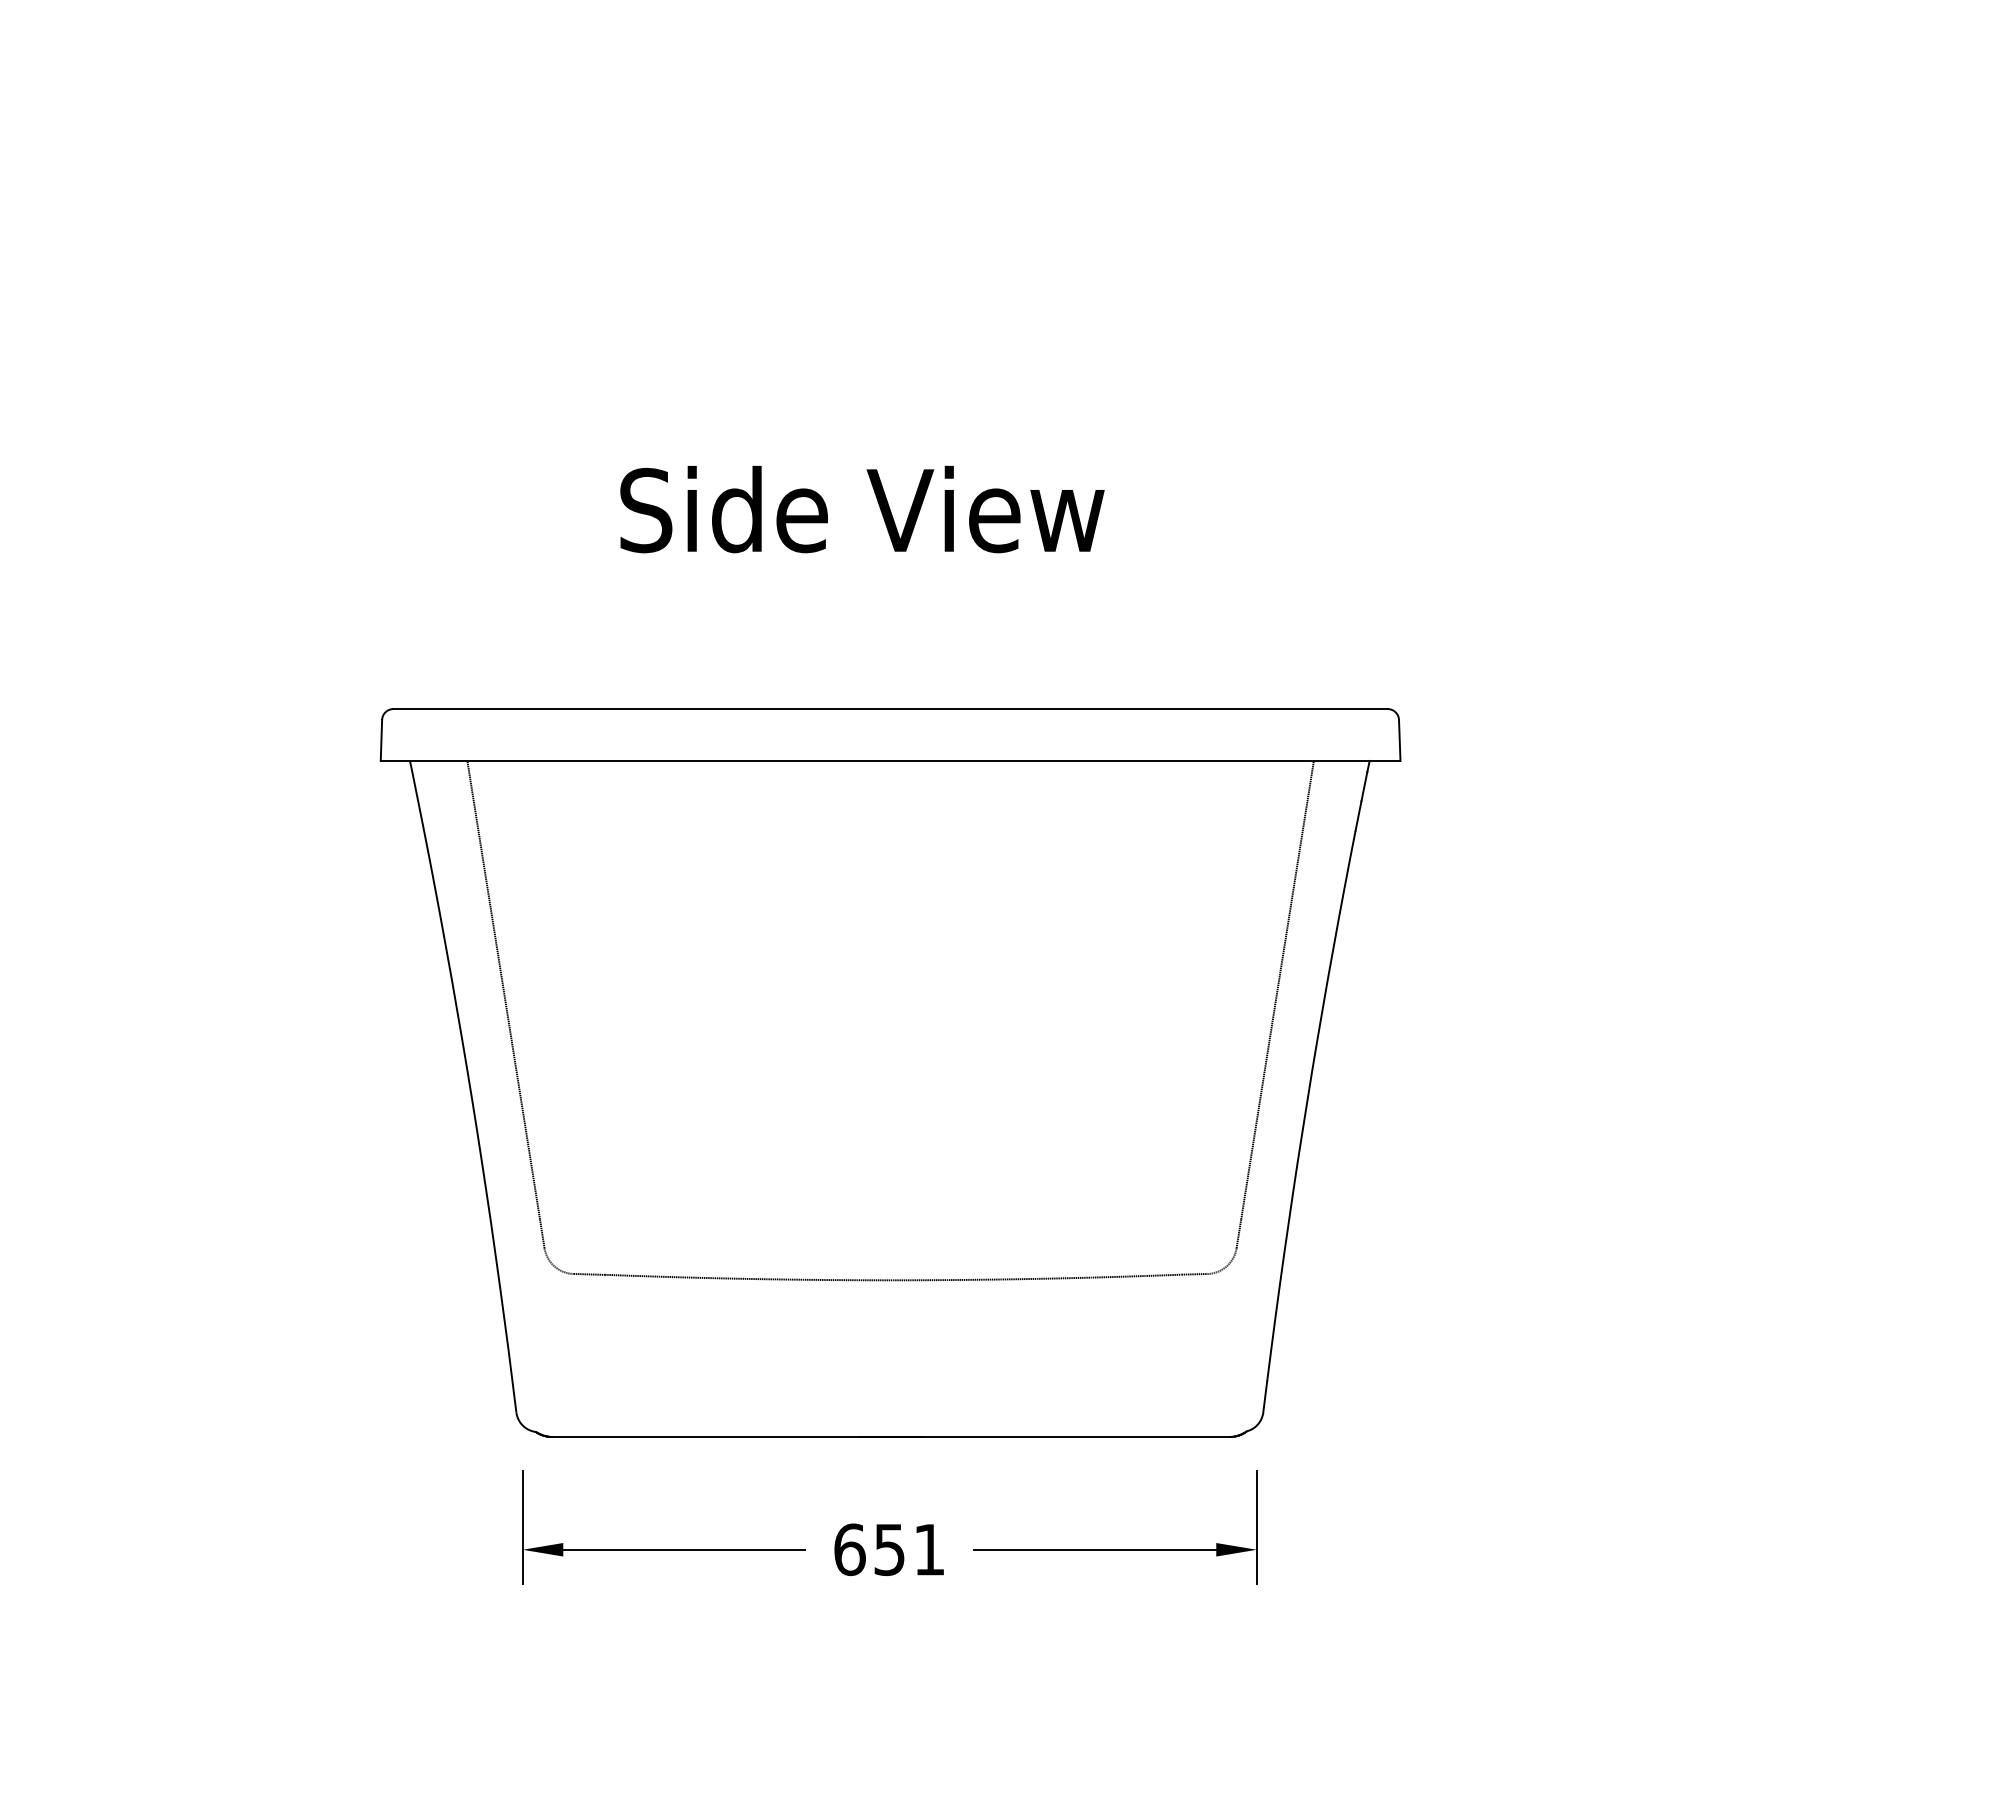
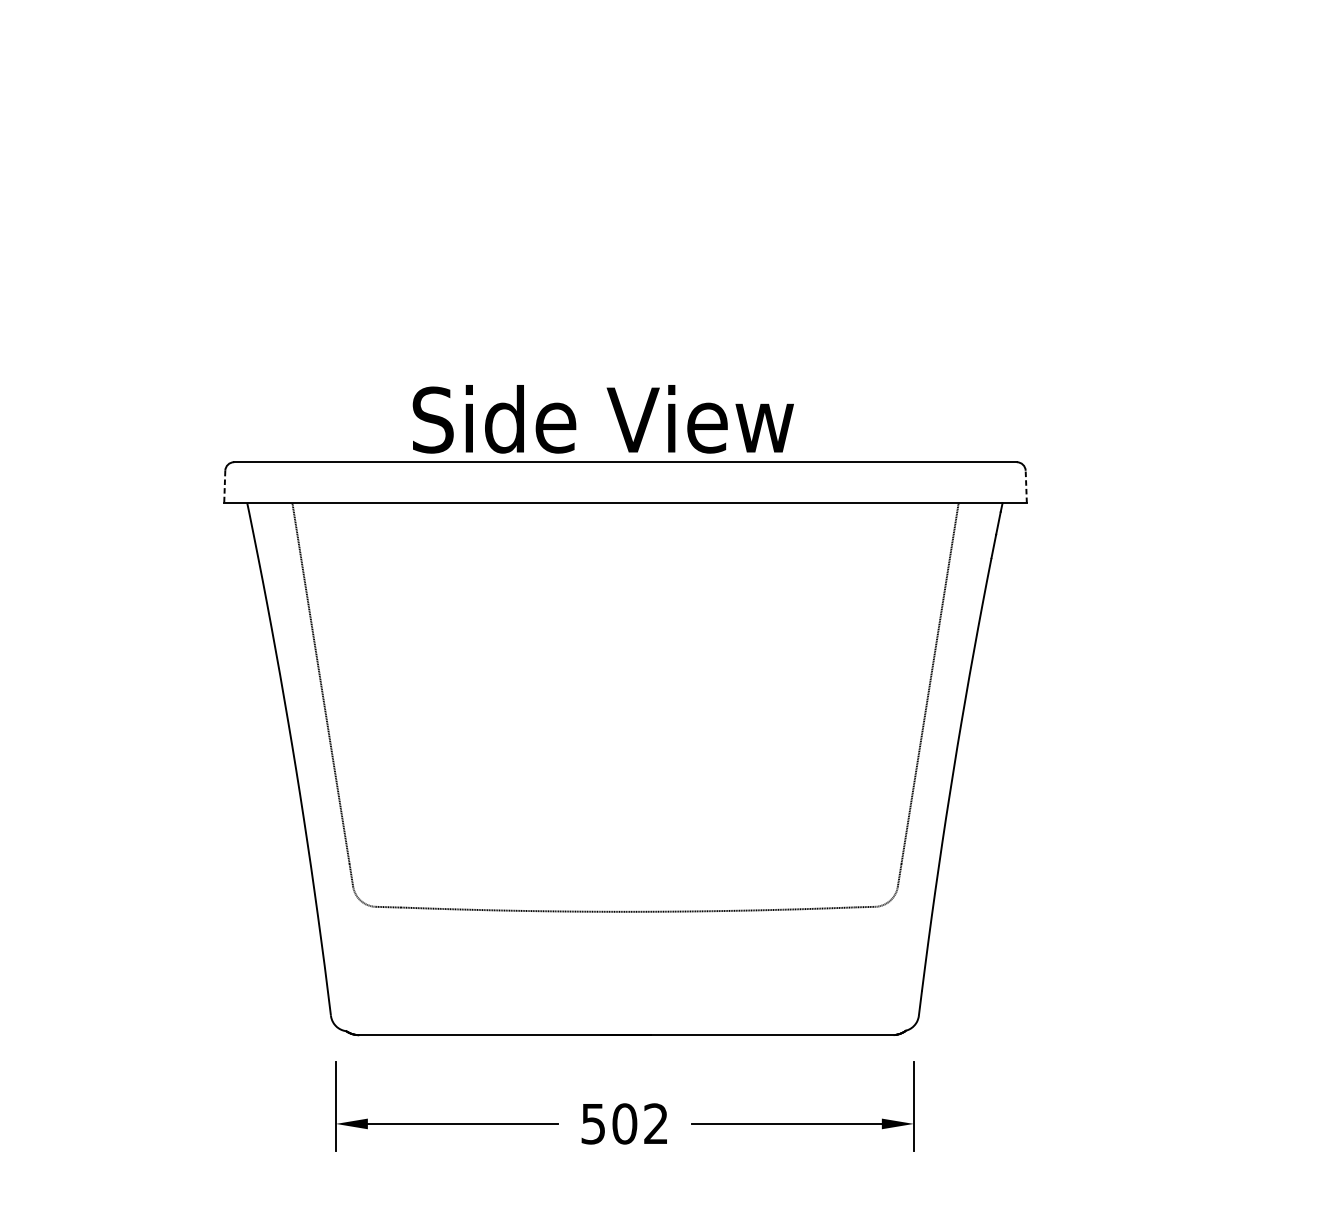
text: (862, 509) -> (603, 419), moved
line: (1399, 739) -> (1026, 486), solid -> dashed
line: (381, 740) -> (224, 486), solid -> dashed
text: (888, 1549) -> (623, 1123), 651 -> 502

